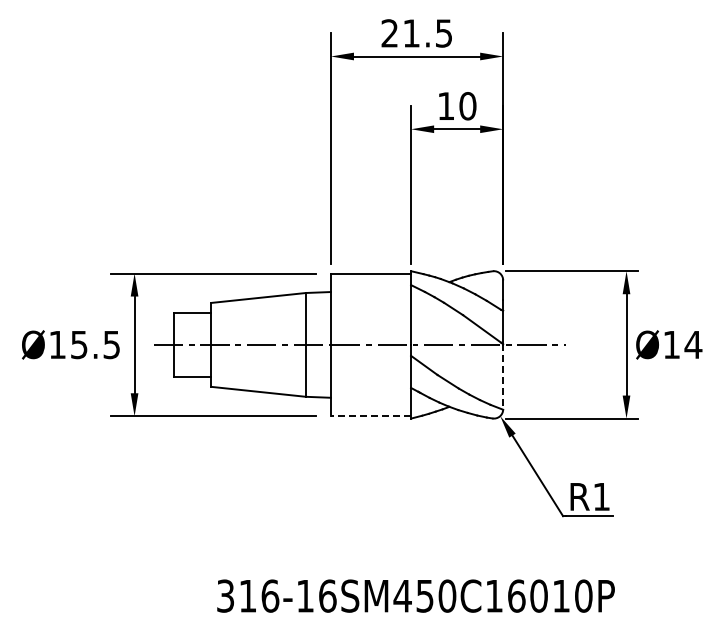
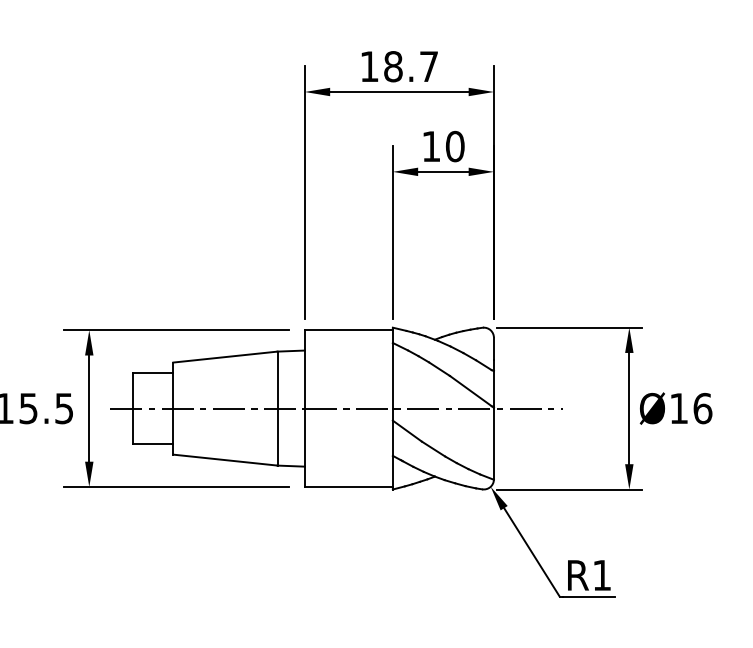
text: (416, 33) -> (398, 66), 21.5 -> 18.7
text: (693, 344) -> (702, 408), Ø14 -> Ø16
line: (503, 376) -> (494, 443), dashed -> solid
line: (370, 416) -> (348, 487), dashed -> solid

